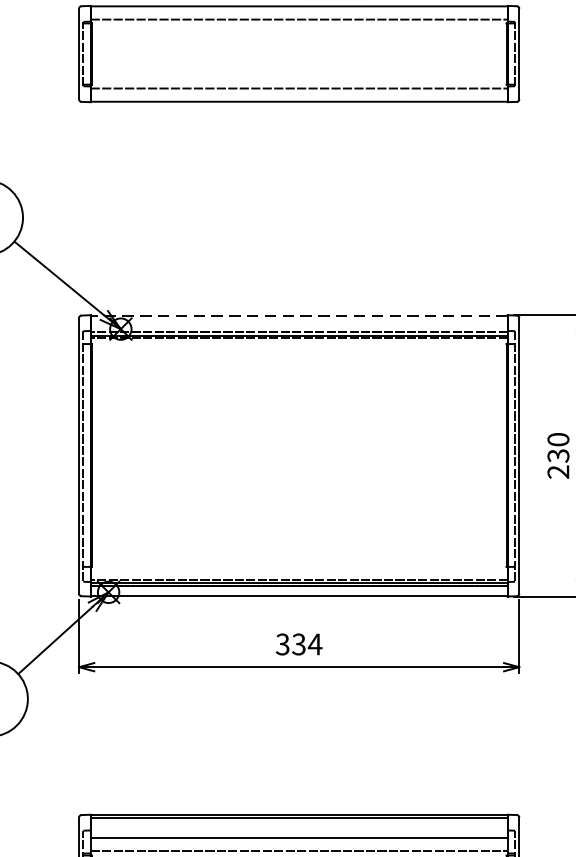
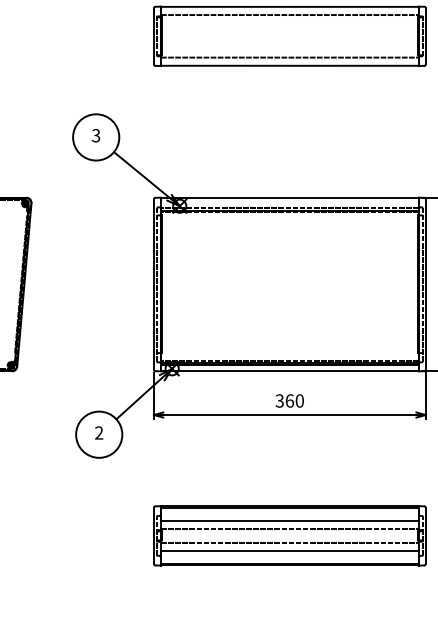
line: (298, 315) -> (289, 197), dashed -> solid
text: (306, 643) -> (294, 400), 334 -> 360

